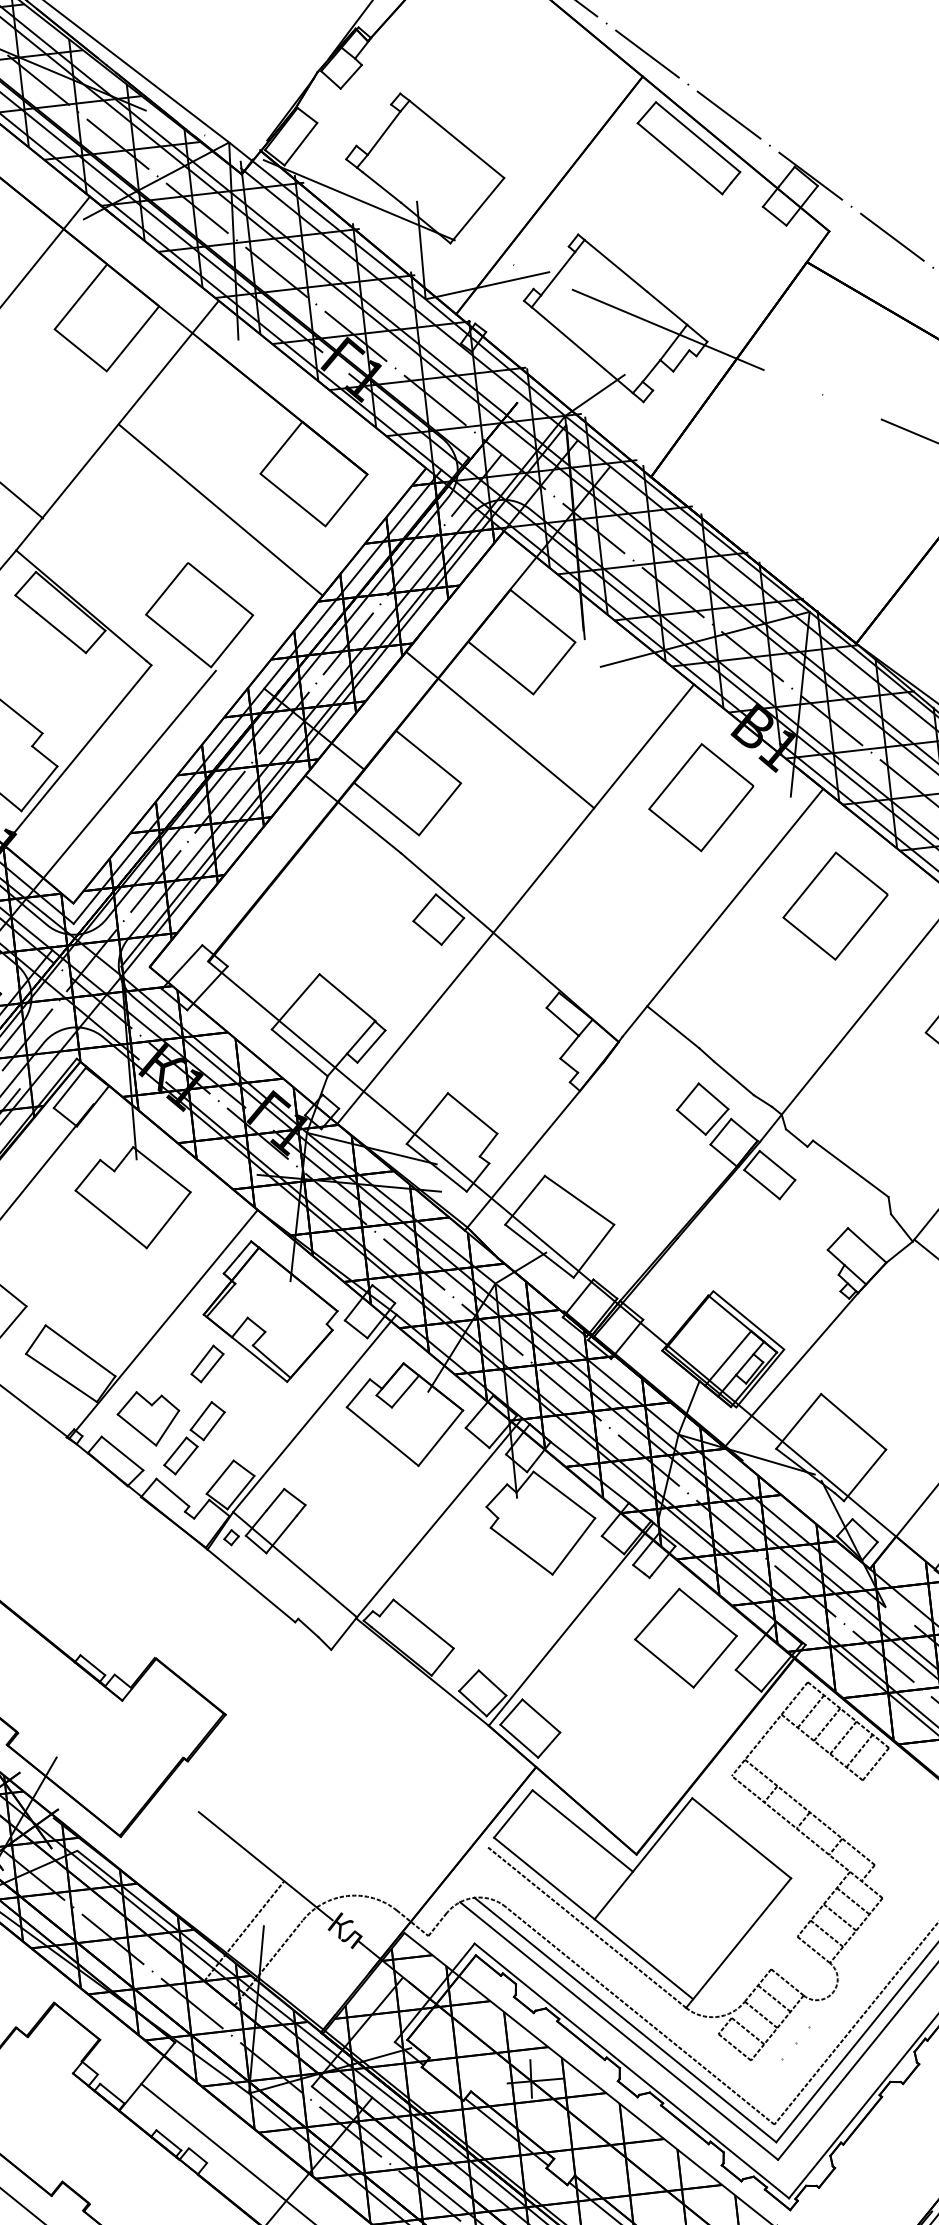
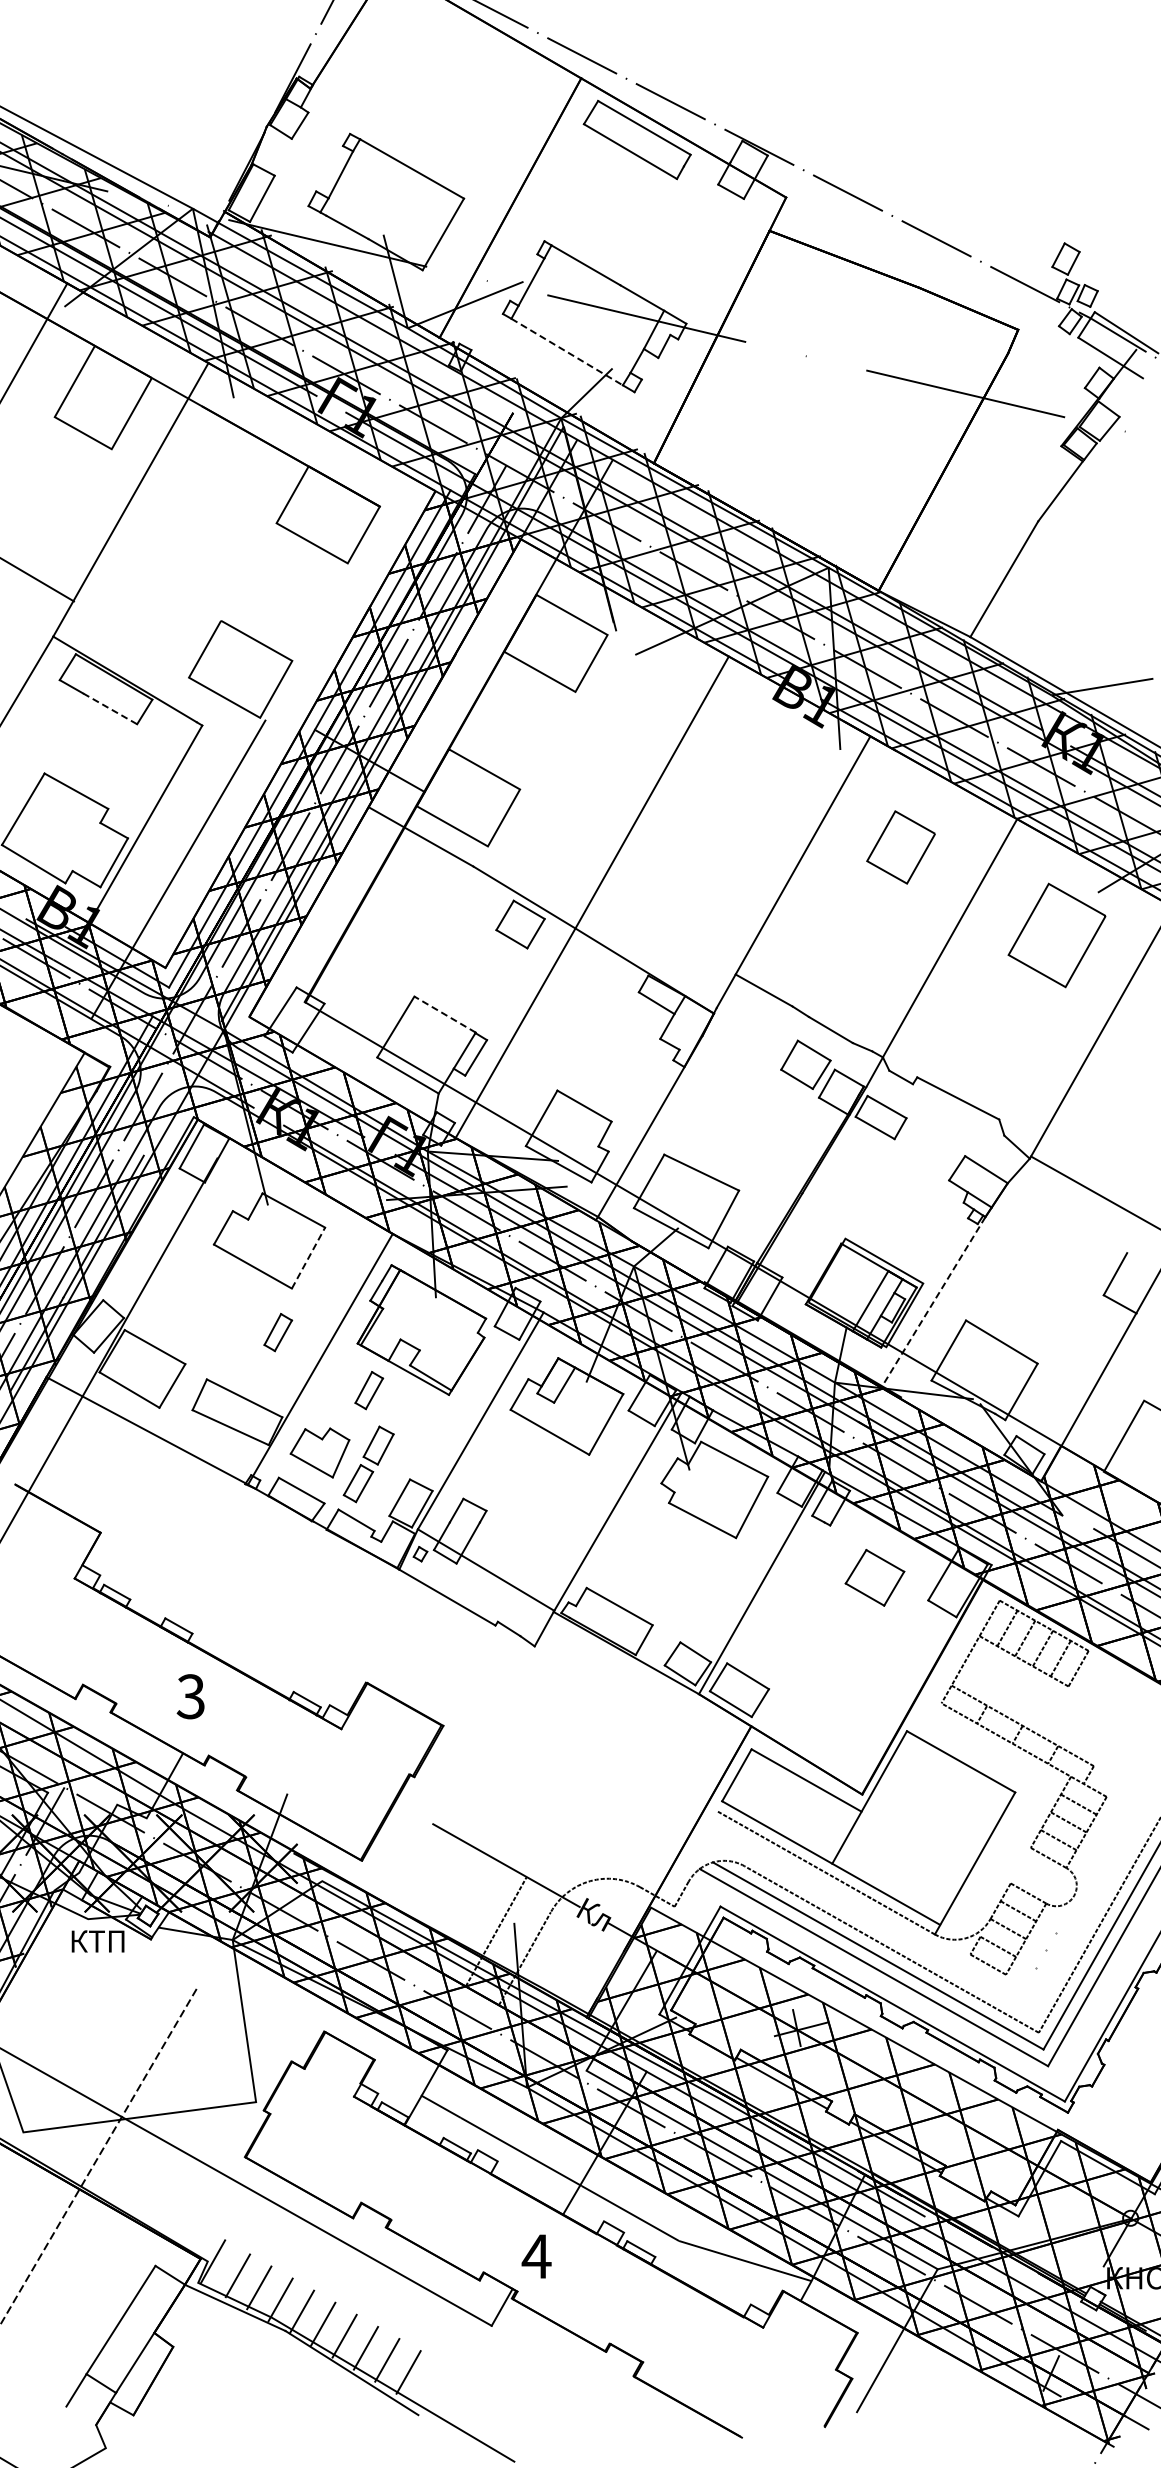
line: (582, 350) -> (567, 352), solid -> dashed
line: (221, 509) -> (244, 564), removed
line: (61, 633) -> (110, 709), solid -> dashed
line: (500, 729) -> (549, 731), removed
part: (700, 796) -> (753, 763), removed
part: (834, 906) -> (900, 847), size x0.7
line: (347, 997) -> (445, 1014), solid -> dashed
line: (168, 1220) -> (308, 1258), solid -> dashed
part: (125, 1290) -> (278, 1332), added
line: (791, 1370) -> (933, 1302), solid -> dashed
part: (685, 1637) -> (874, 1577), size x0.6

